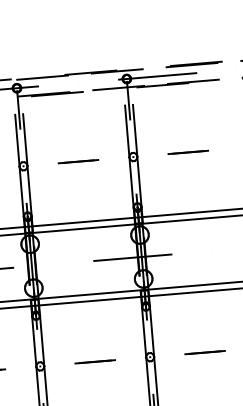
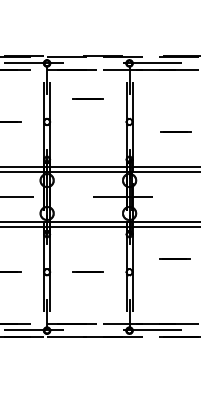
line: (187, 151) -> (175, 131), moved
line: (77, 161) -> (87, 98), moved
line: (204, 351) -> (174, 258), moved

